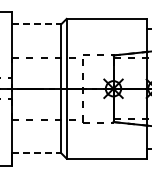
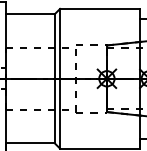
line: (36, 24) -> (29, 14), dashed -> solid
line: (36, 153) -> (29, 143), dashed -> solid

